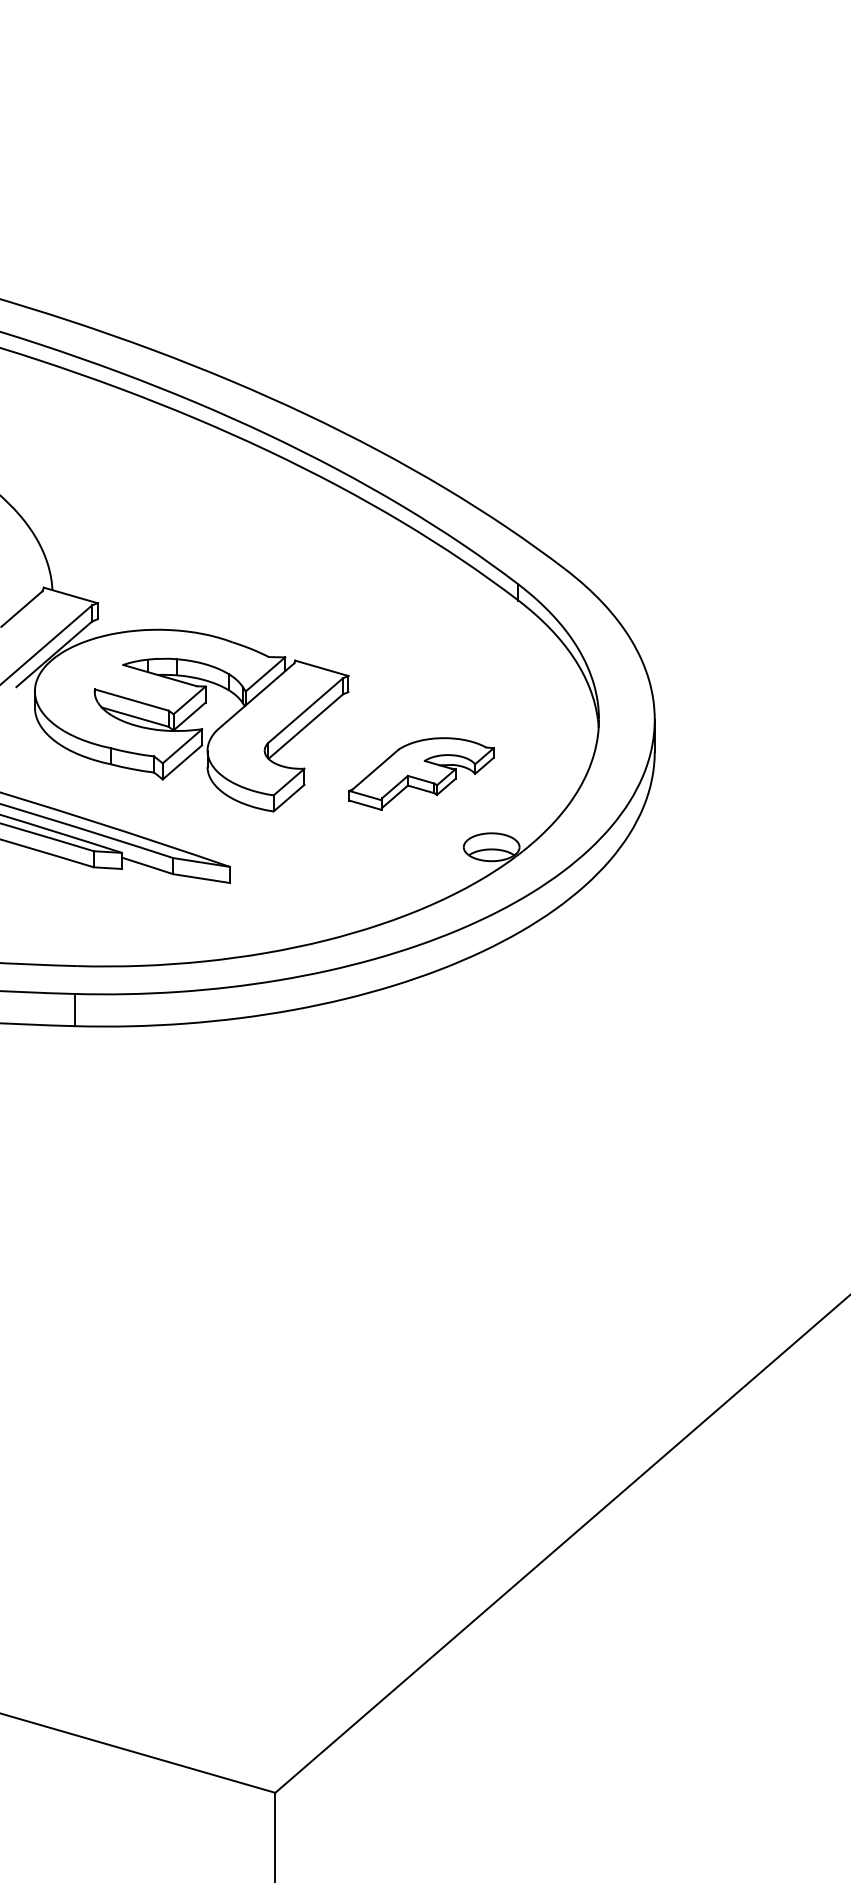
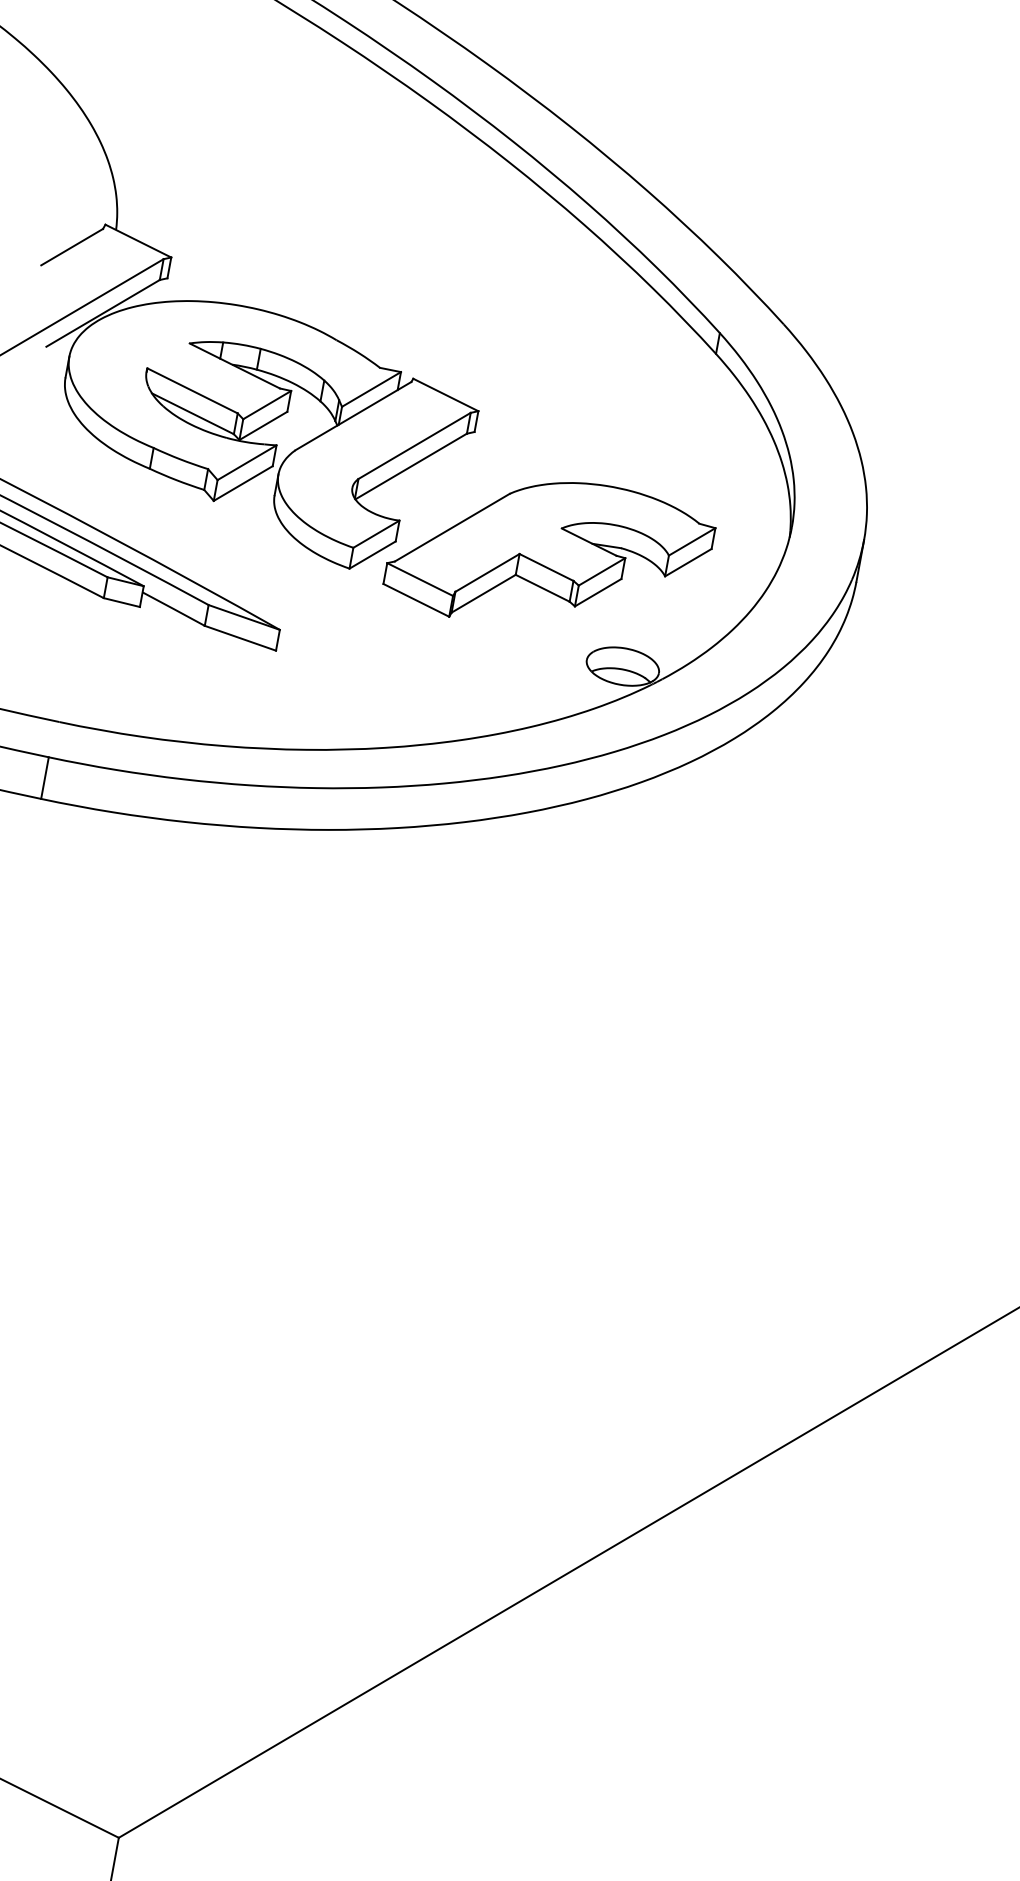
part: (421, 773) -> (549, 554), size x1.67

